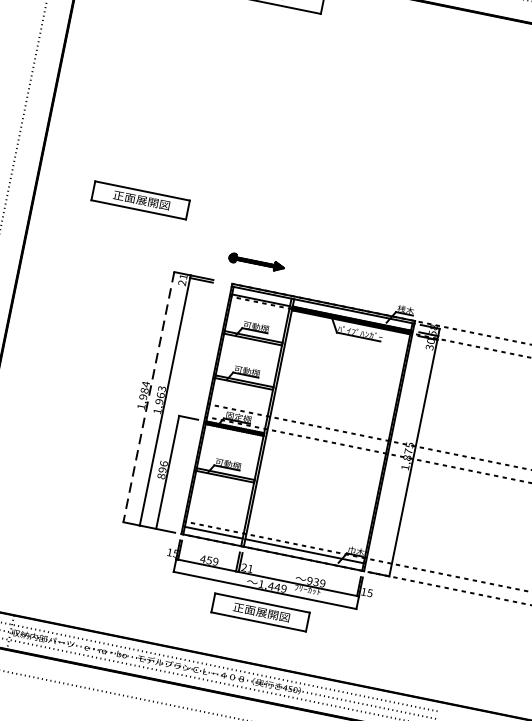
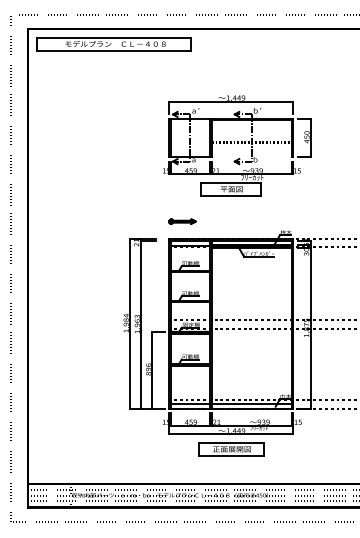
part: (360, 167) -> (237, 145), added
part: (140, 200) -> (98, 196), removed
part: (256, 262) -> (182, 221), size x0.71
line: (148, 398) -> (129, 324), dashed -> solid

